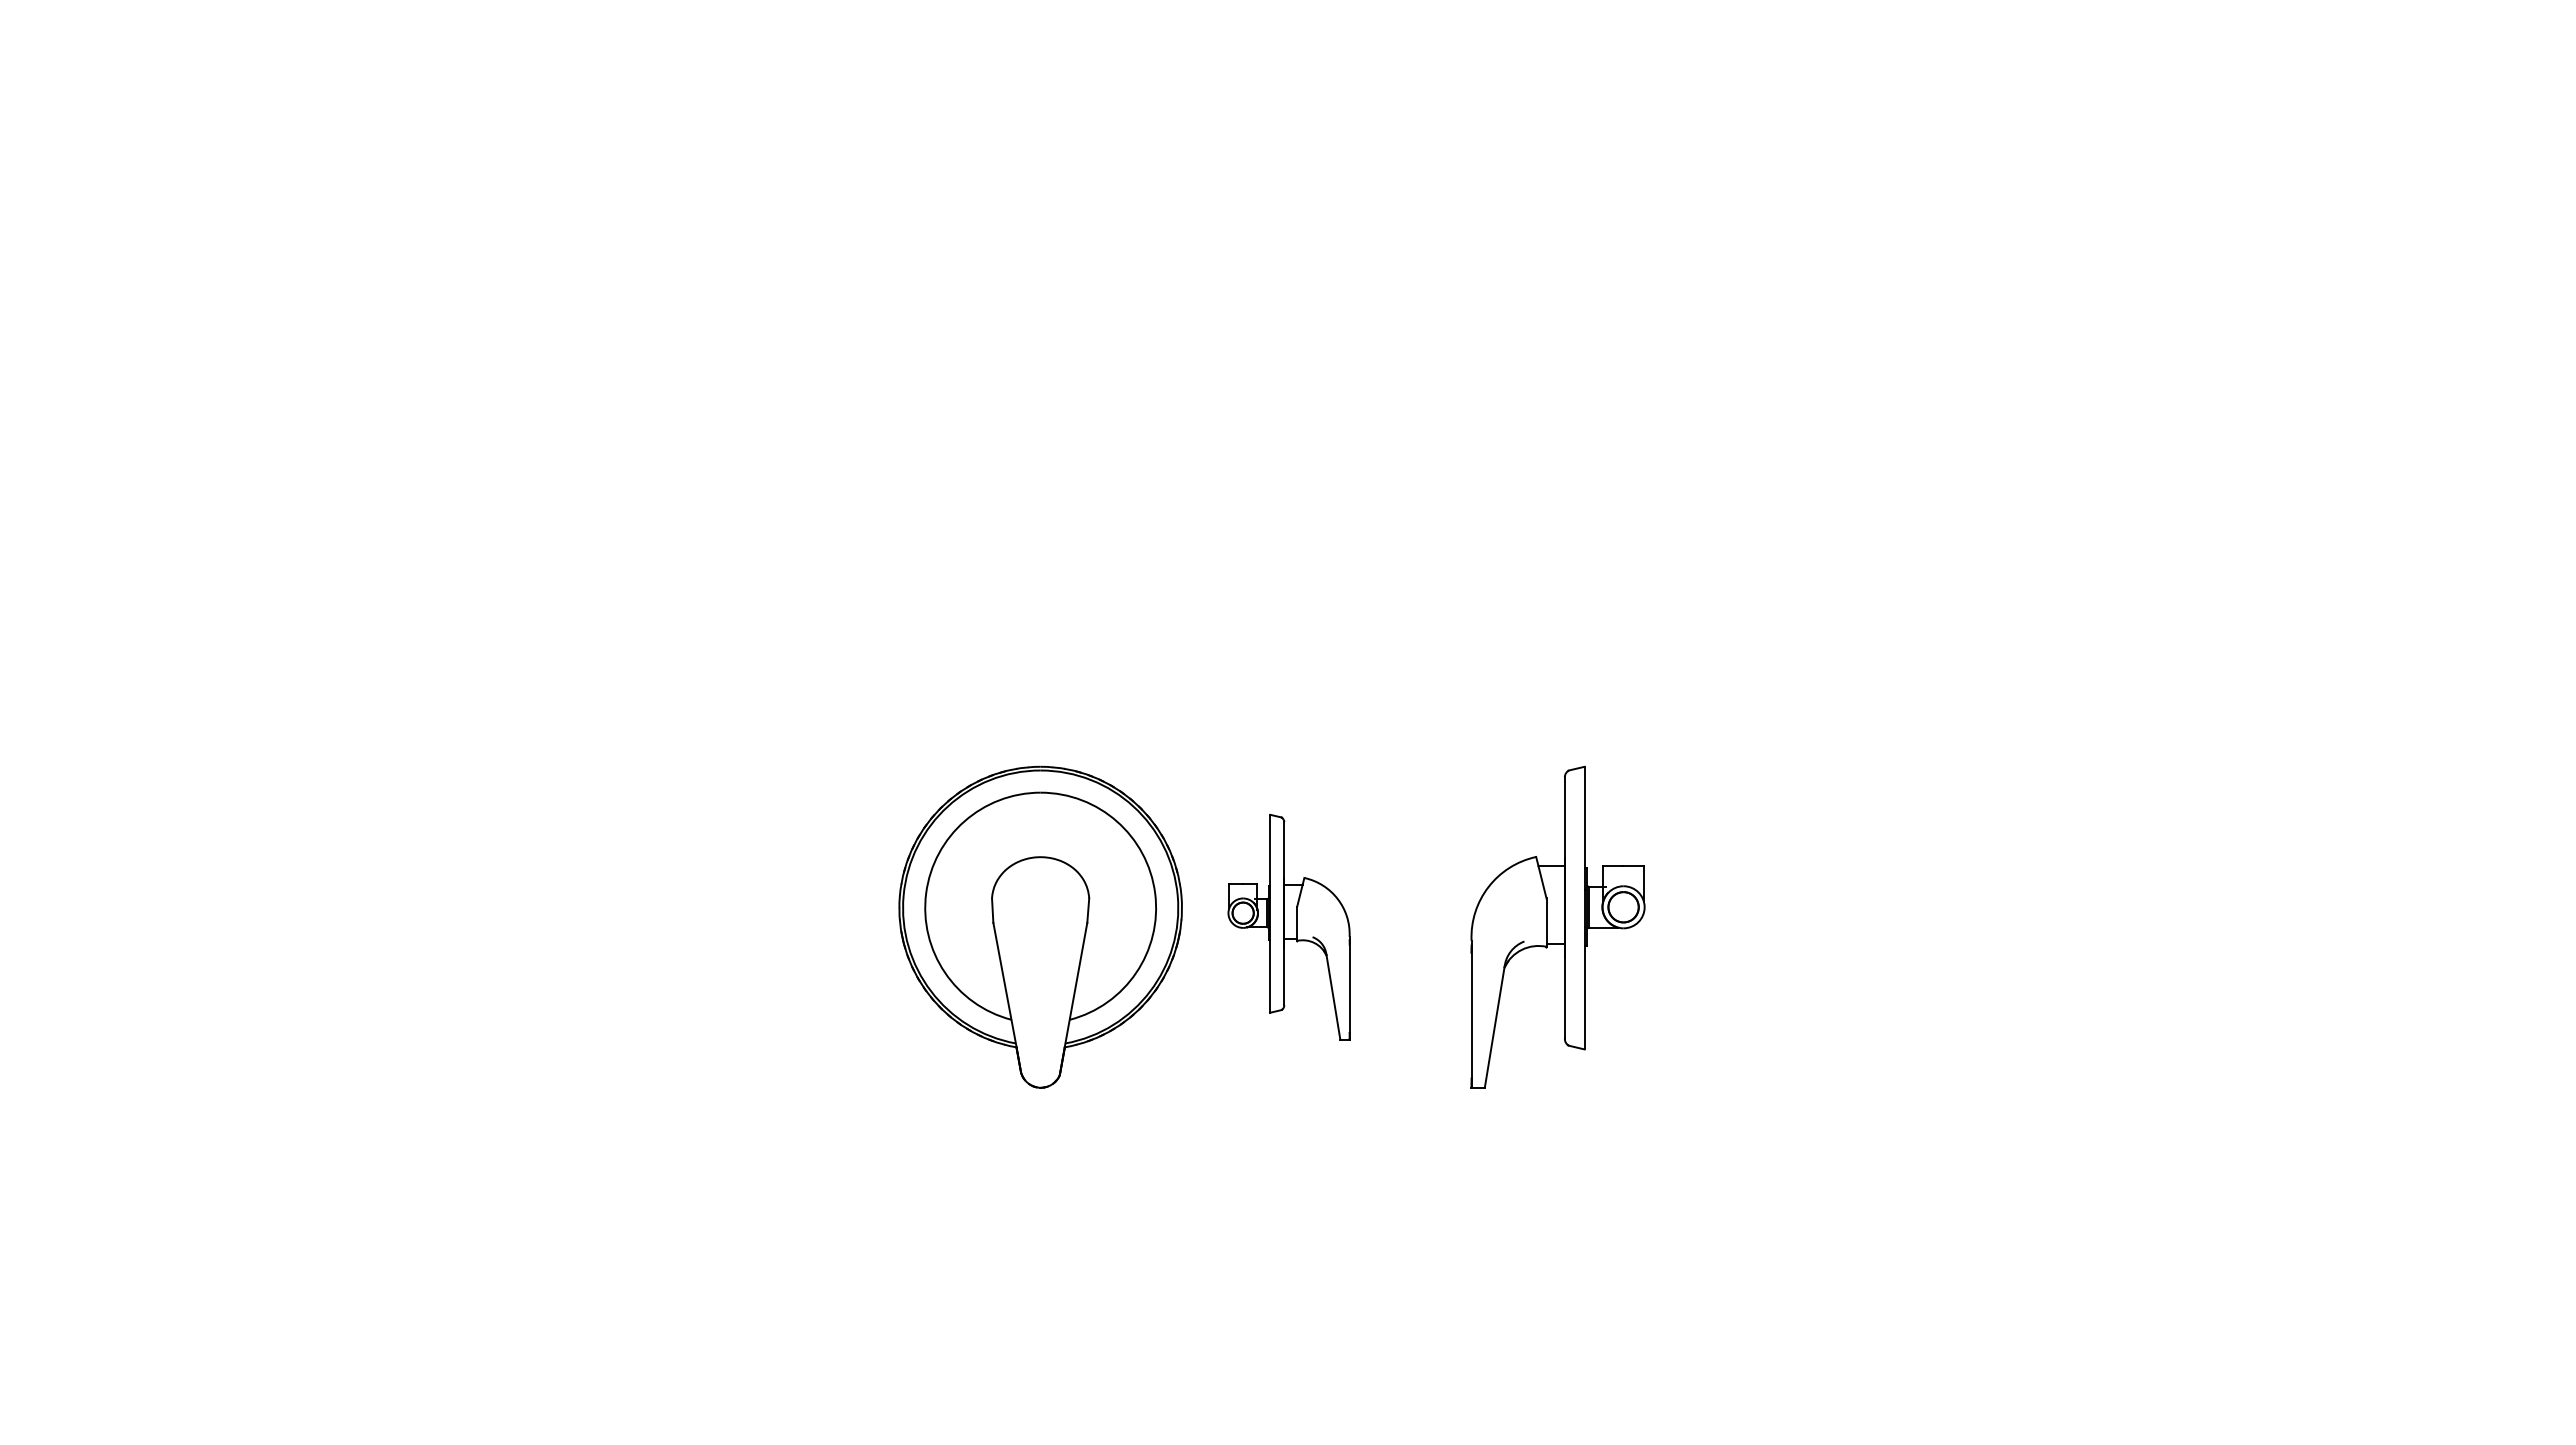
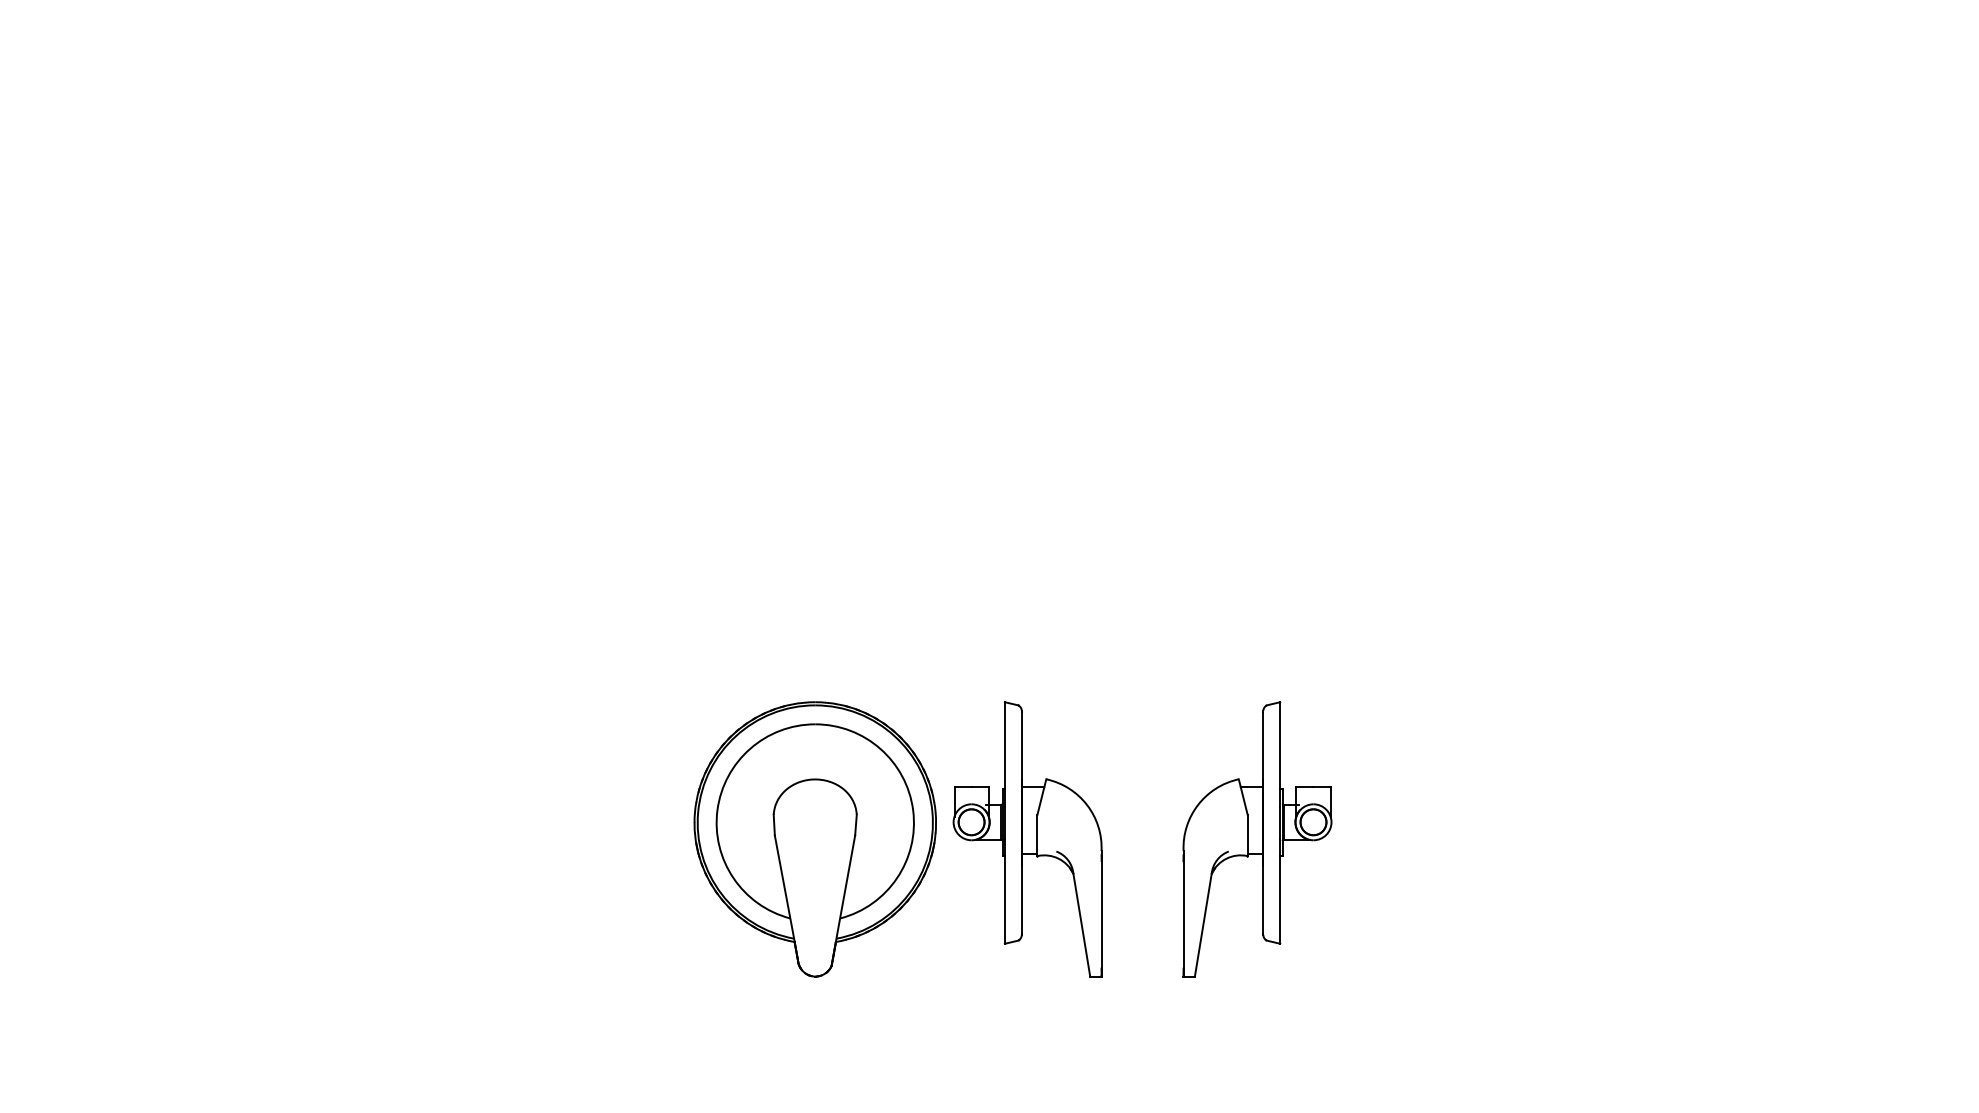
part: (1288, 926) -> (1027, 838), size x1.43

